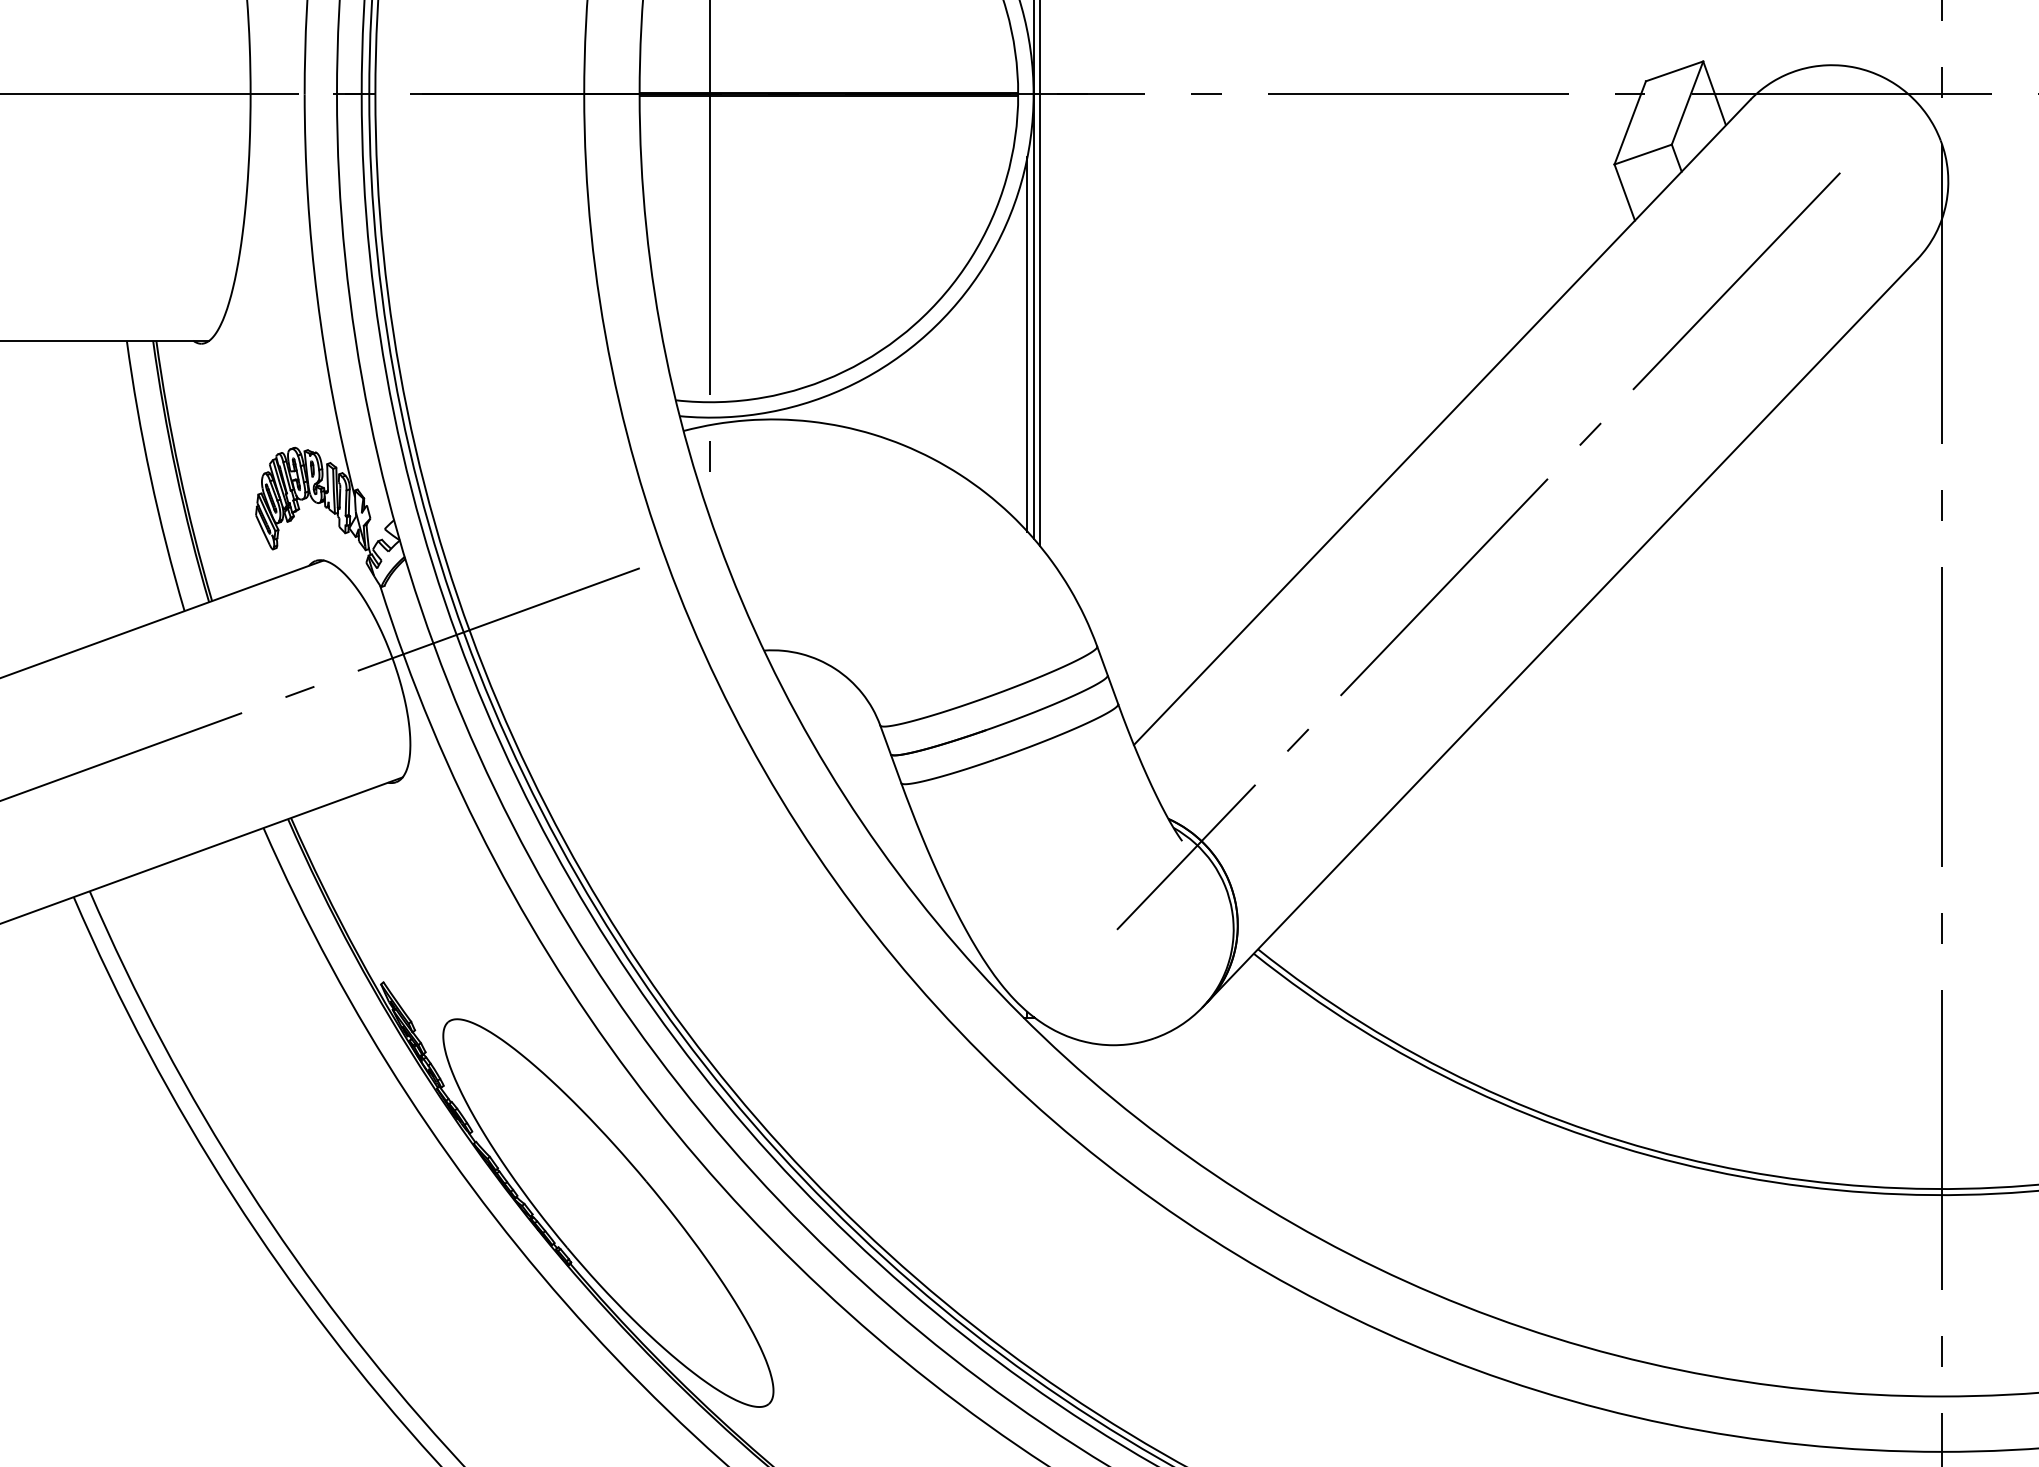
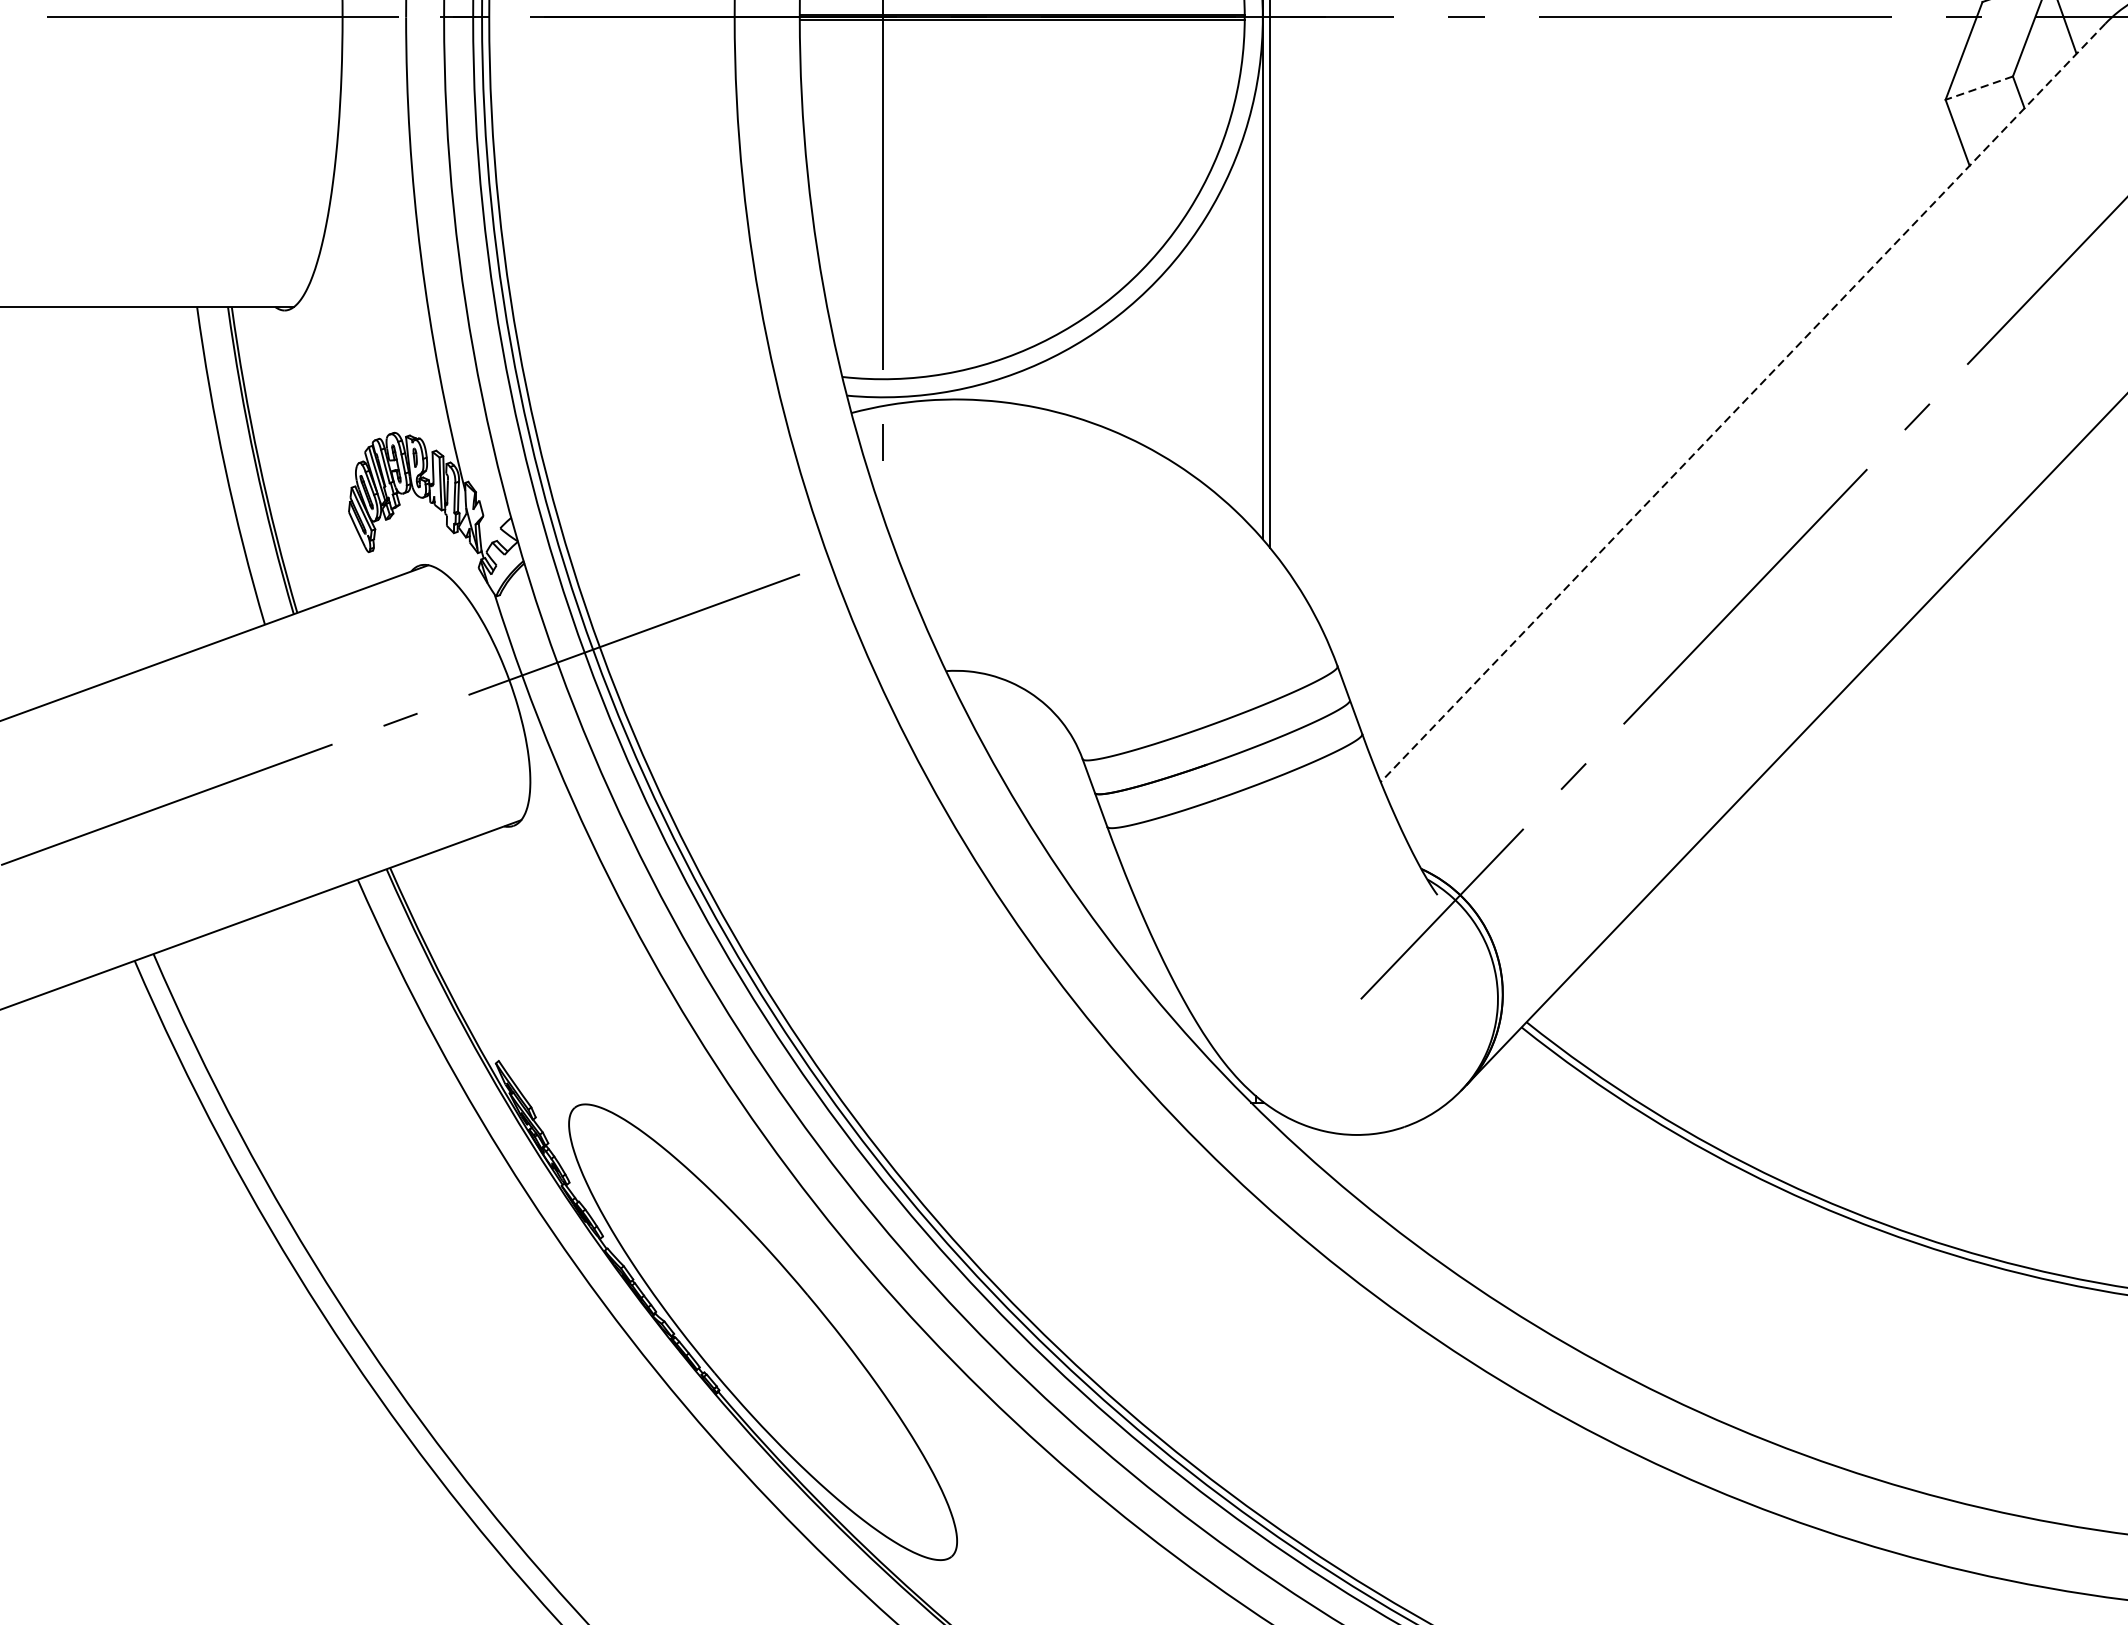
line: (1642, 154) -> (1978, 88), solid -> dashed
line: (1027, 344) -> (1255, 311), removed
line: (1441, 422) -> (1742, 403), solid -> dashed

